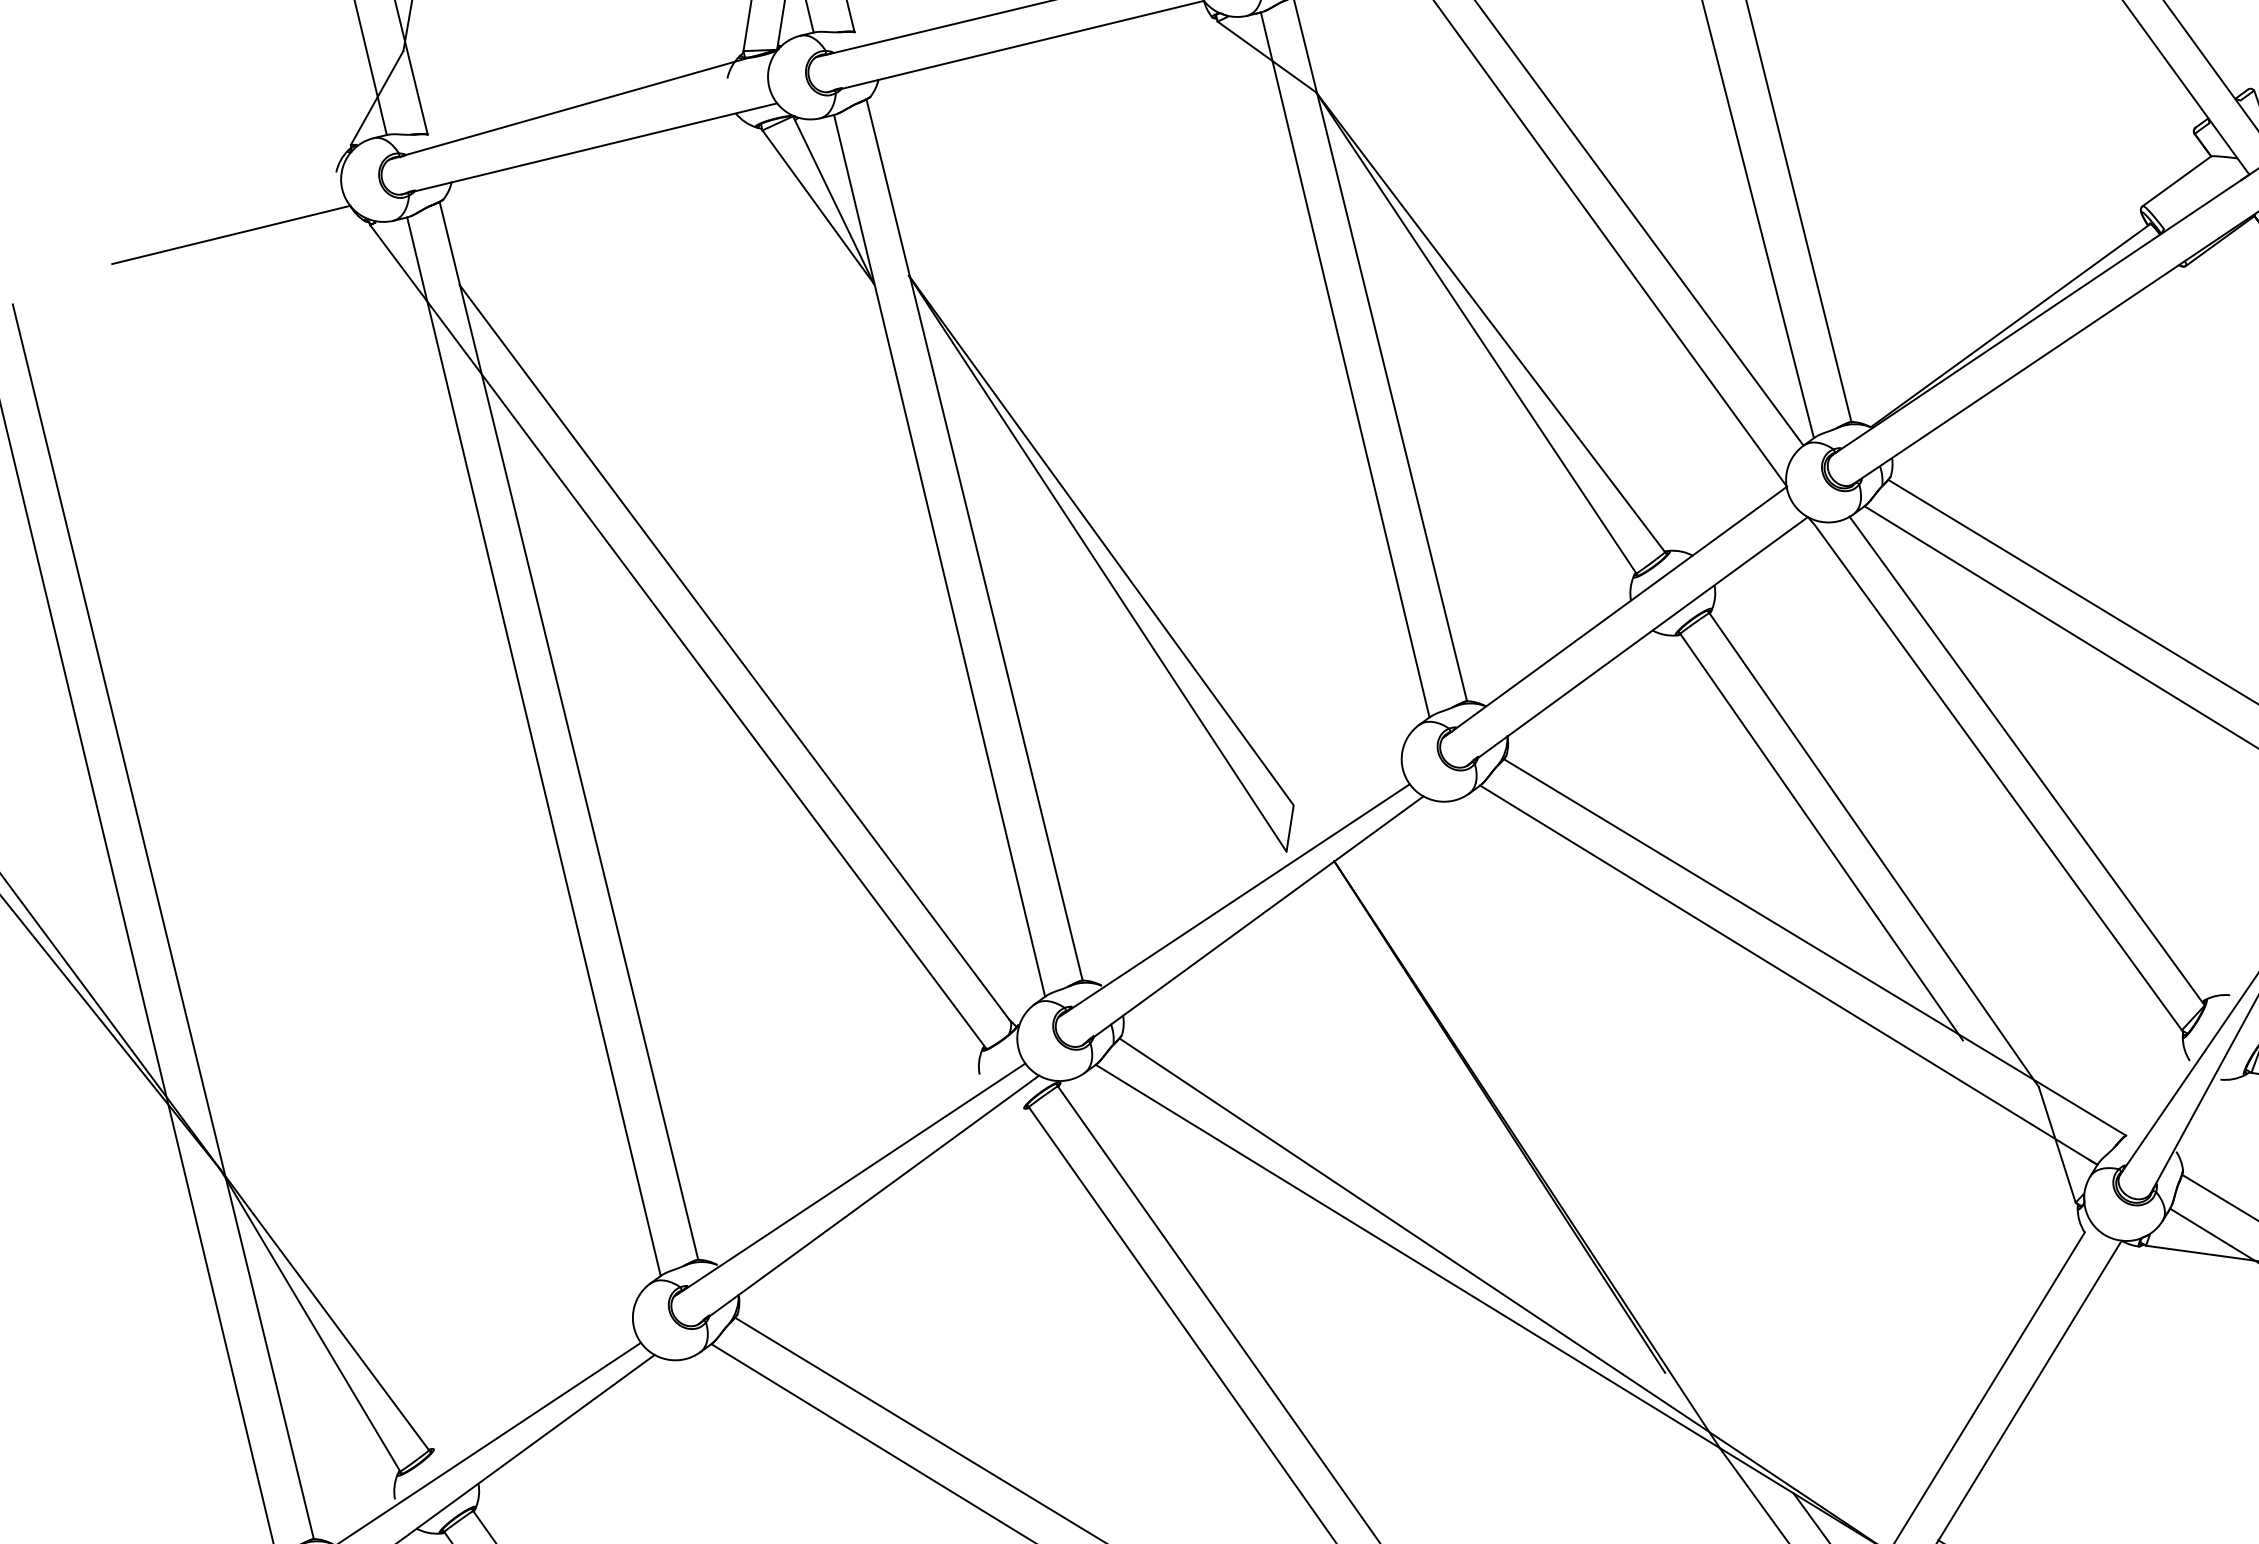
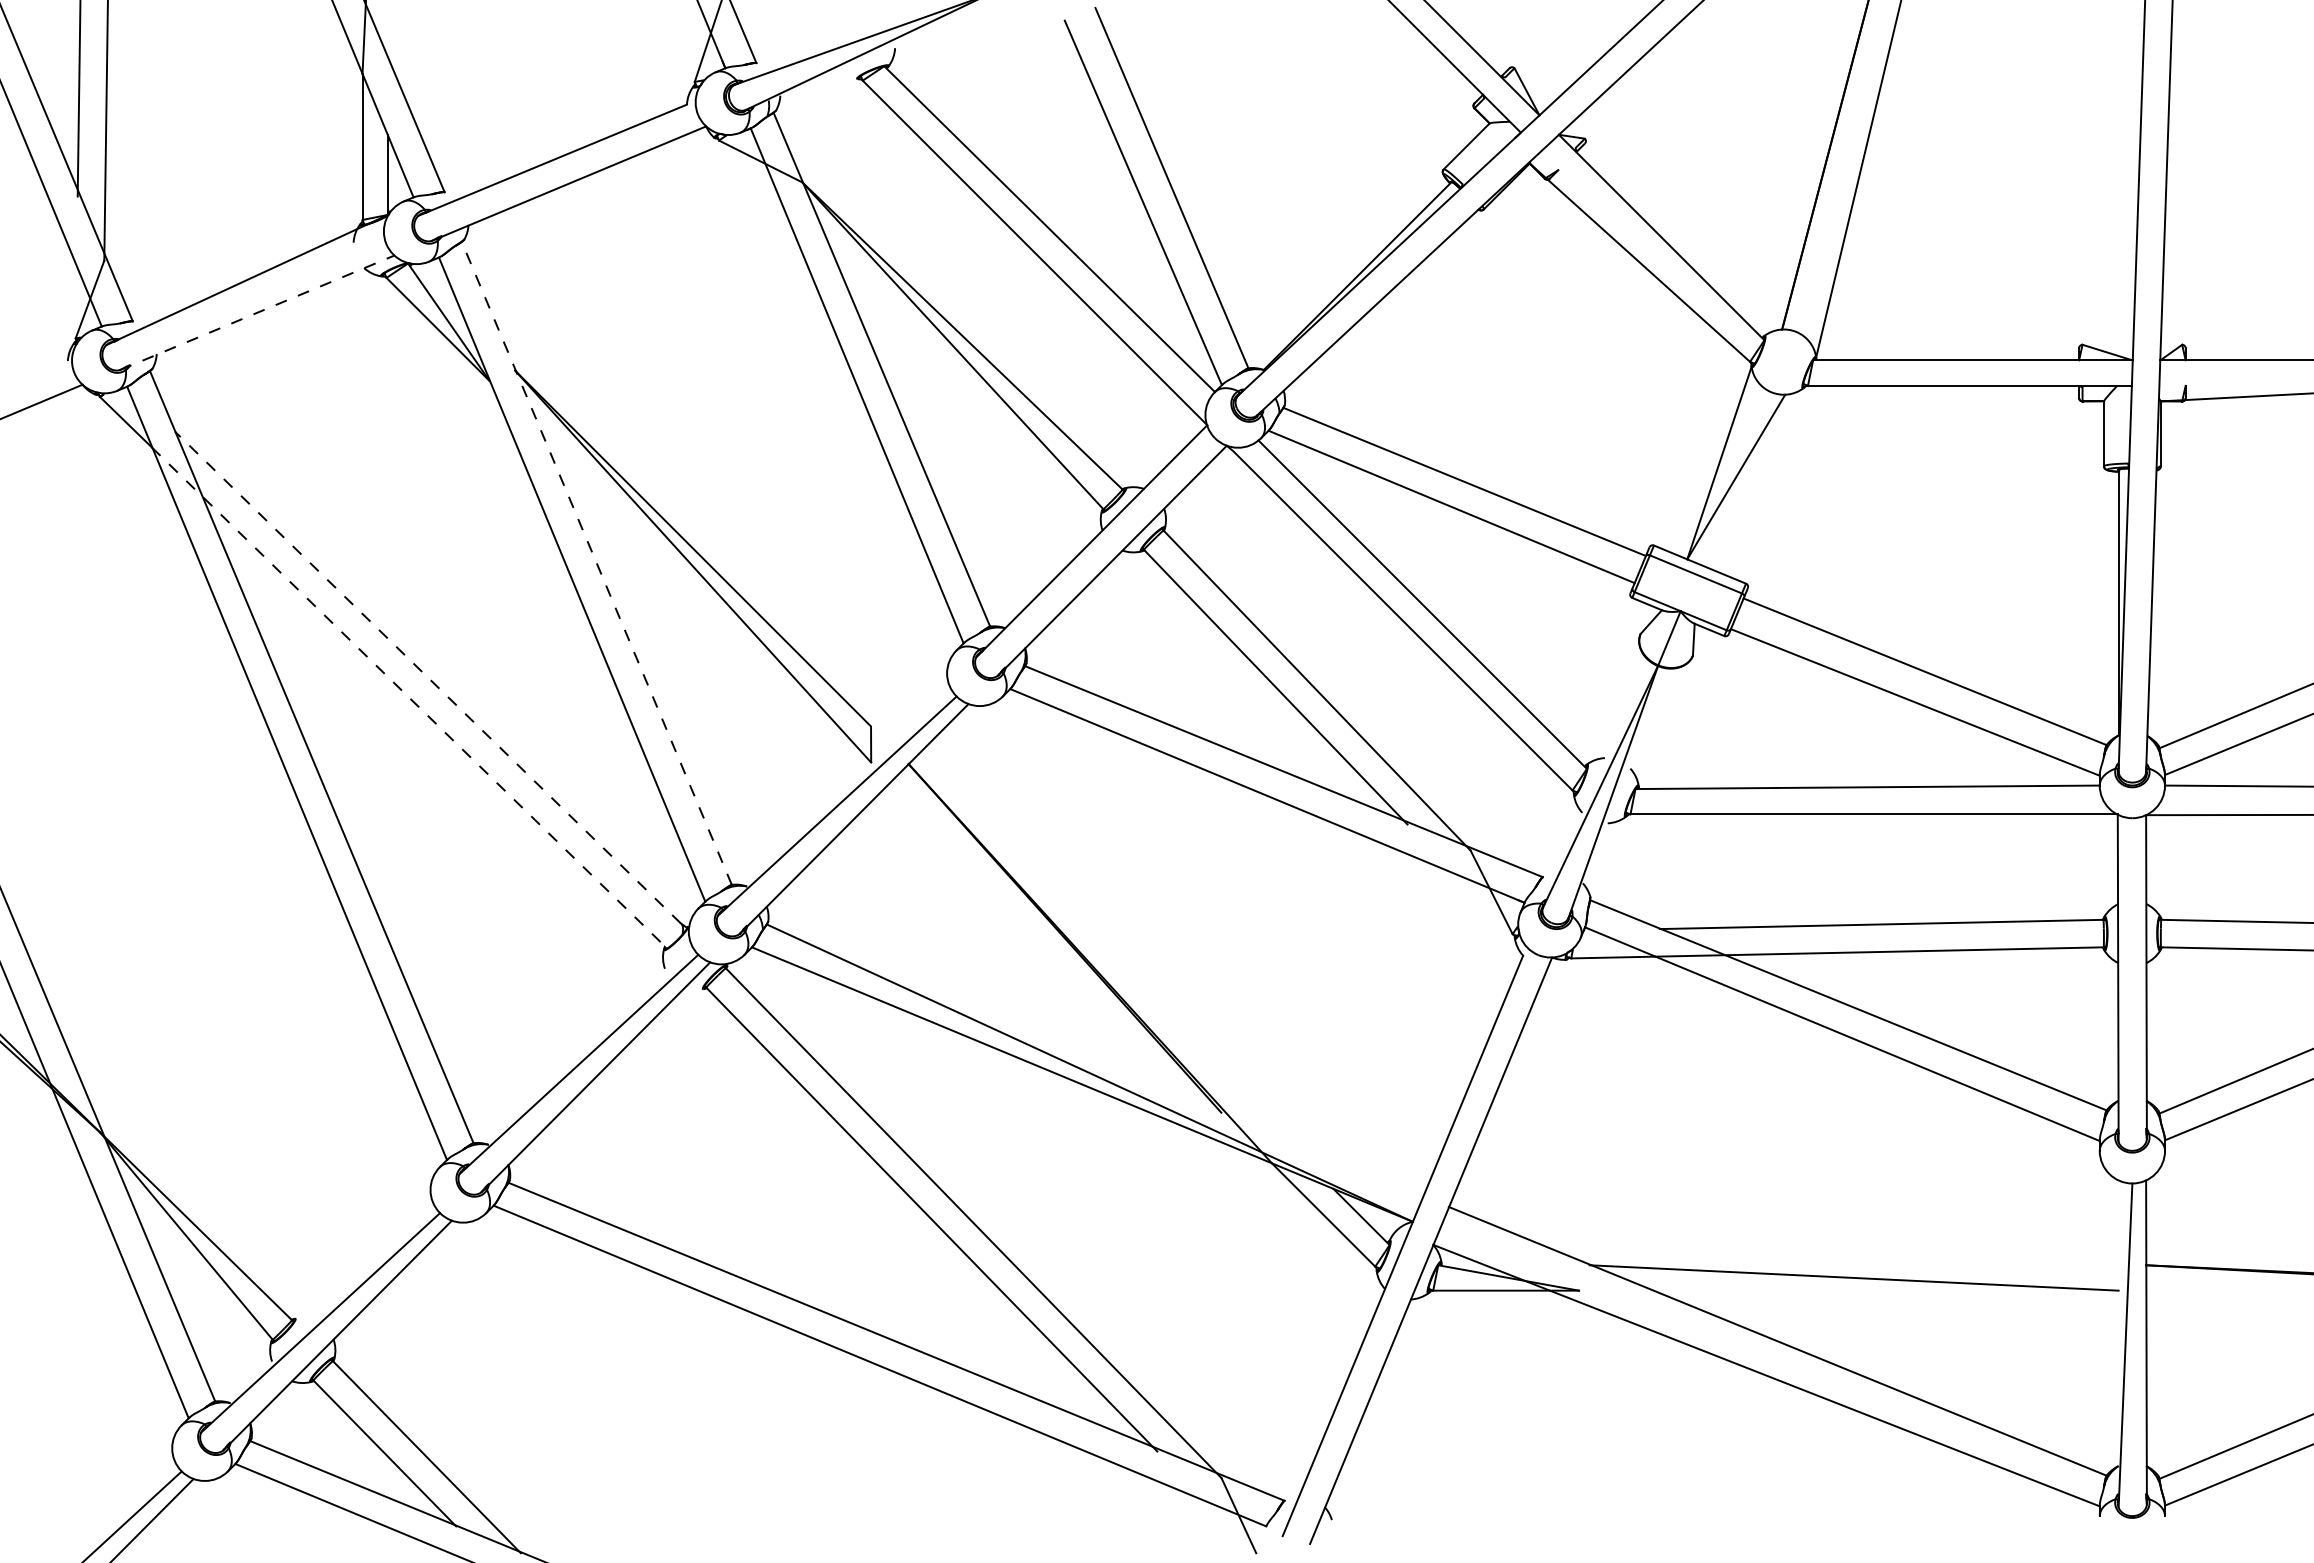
line: (589, 148) -> (257, 312), solid -> dashed
line: (974, 540) -> (596, 563), solid -> dashed
line: (733, 652) -> (427, 677), solid -> dashed
line: (706, 675) -> (409, 698), solid -> dashed

